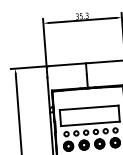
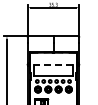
line: (87, 108) -> (52, 65), solid -> dashed

